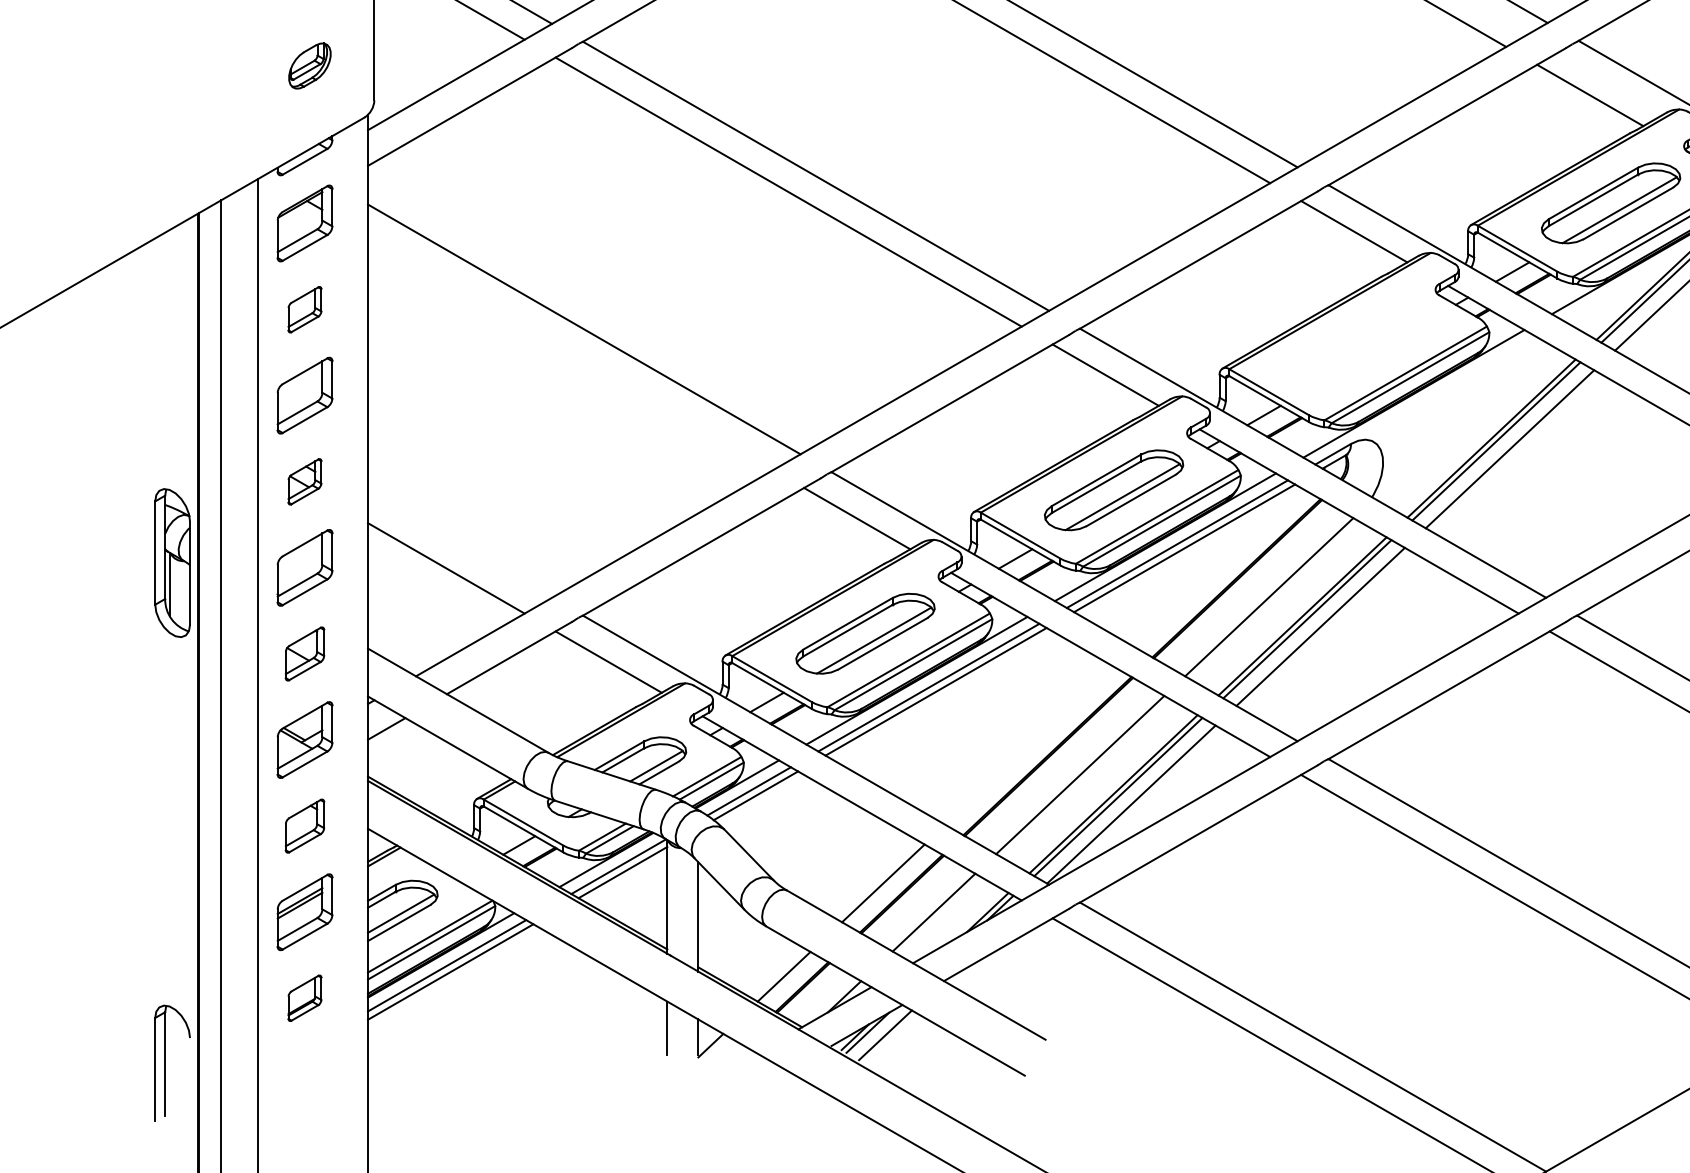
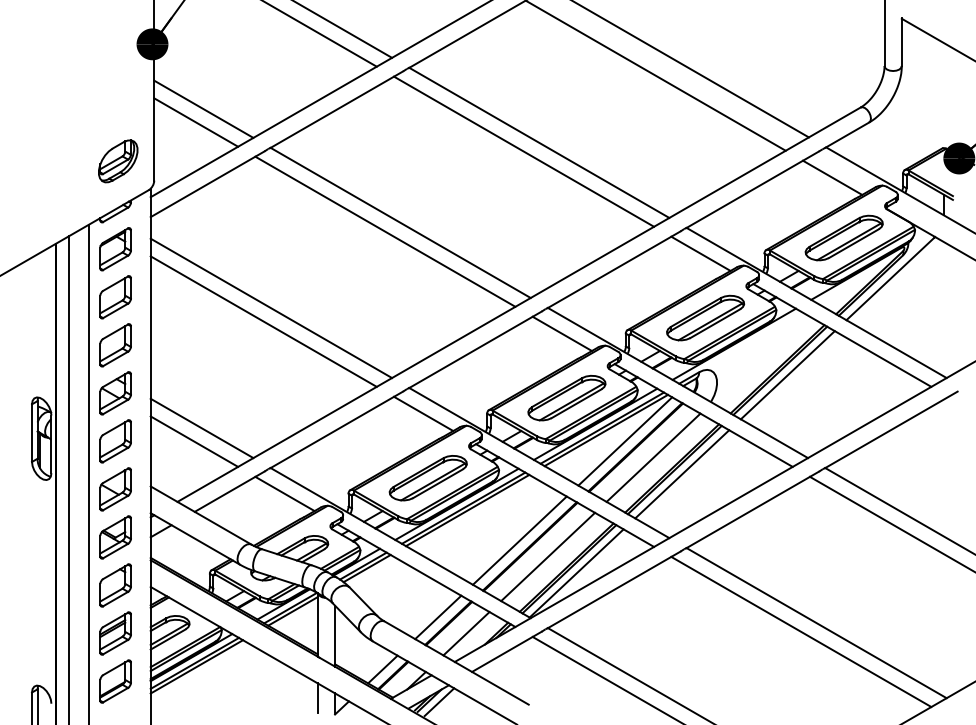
part: (310, 66) -> (118, 161), size x1.67
part: (304, 309) -> (115, 297), size x1.67
part: (1362, 345) -> (705, 317), added
line: (570, 352) -> (263, 321), added
part: (304, 482) -> (115, 393), size x1.67
line: (459, 544) -> (201, 428), added
line: (1218, 568) -> (625, 441), added
part: (304, 654) -> (115, 489), size x1.43
line: (1028, 745) -> (519, 540), added
part: (304, 826) -> (115, 585), size x1.43
part: (304, 998) -> (115, 681), size x1.67

